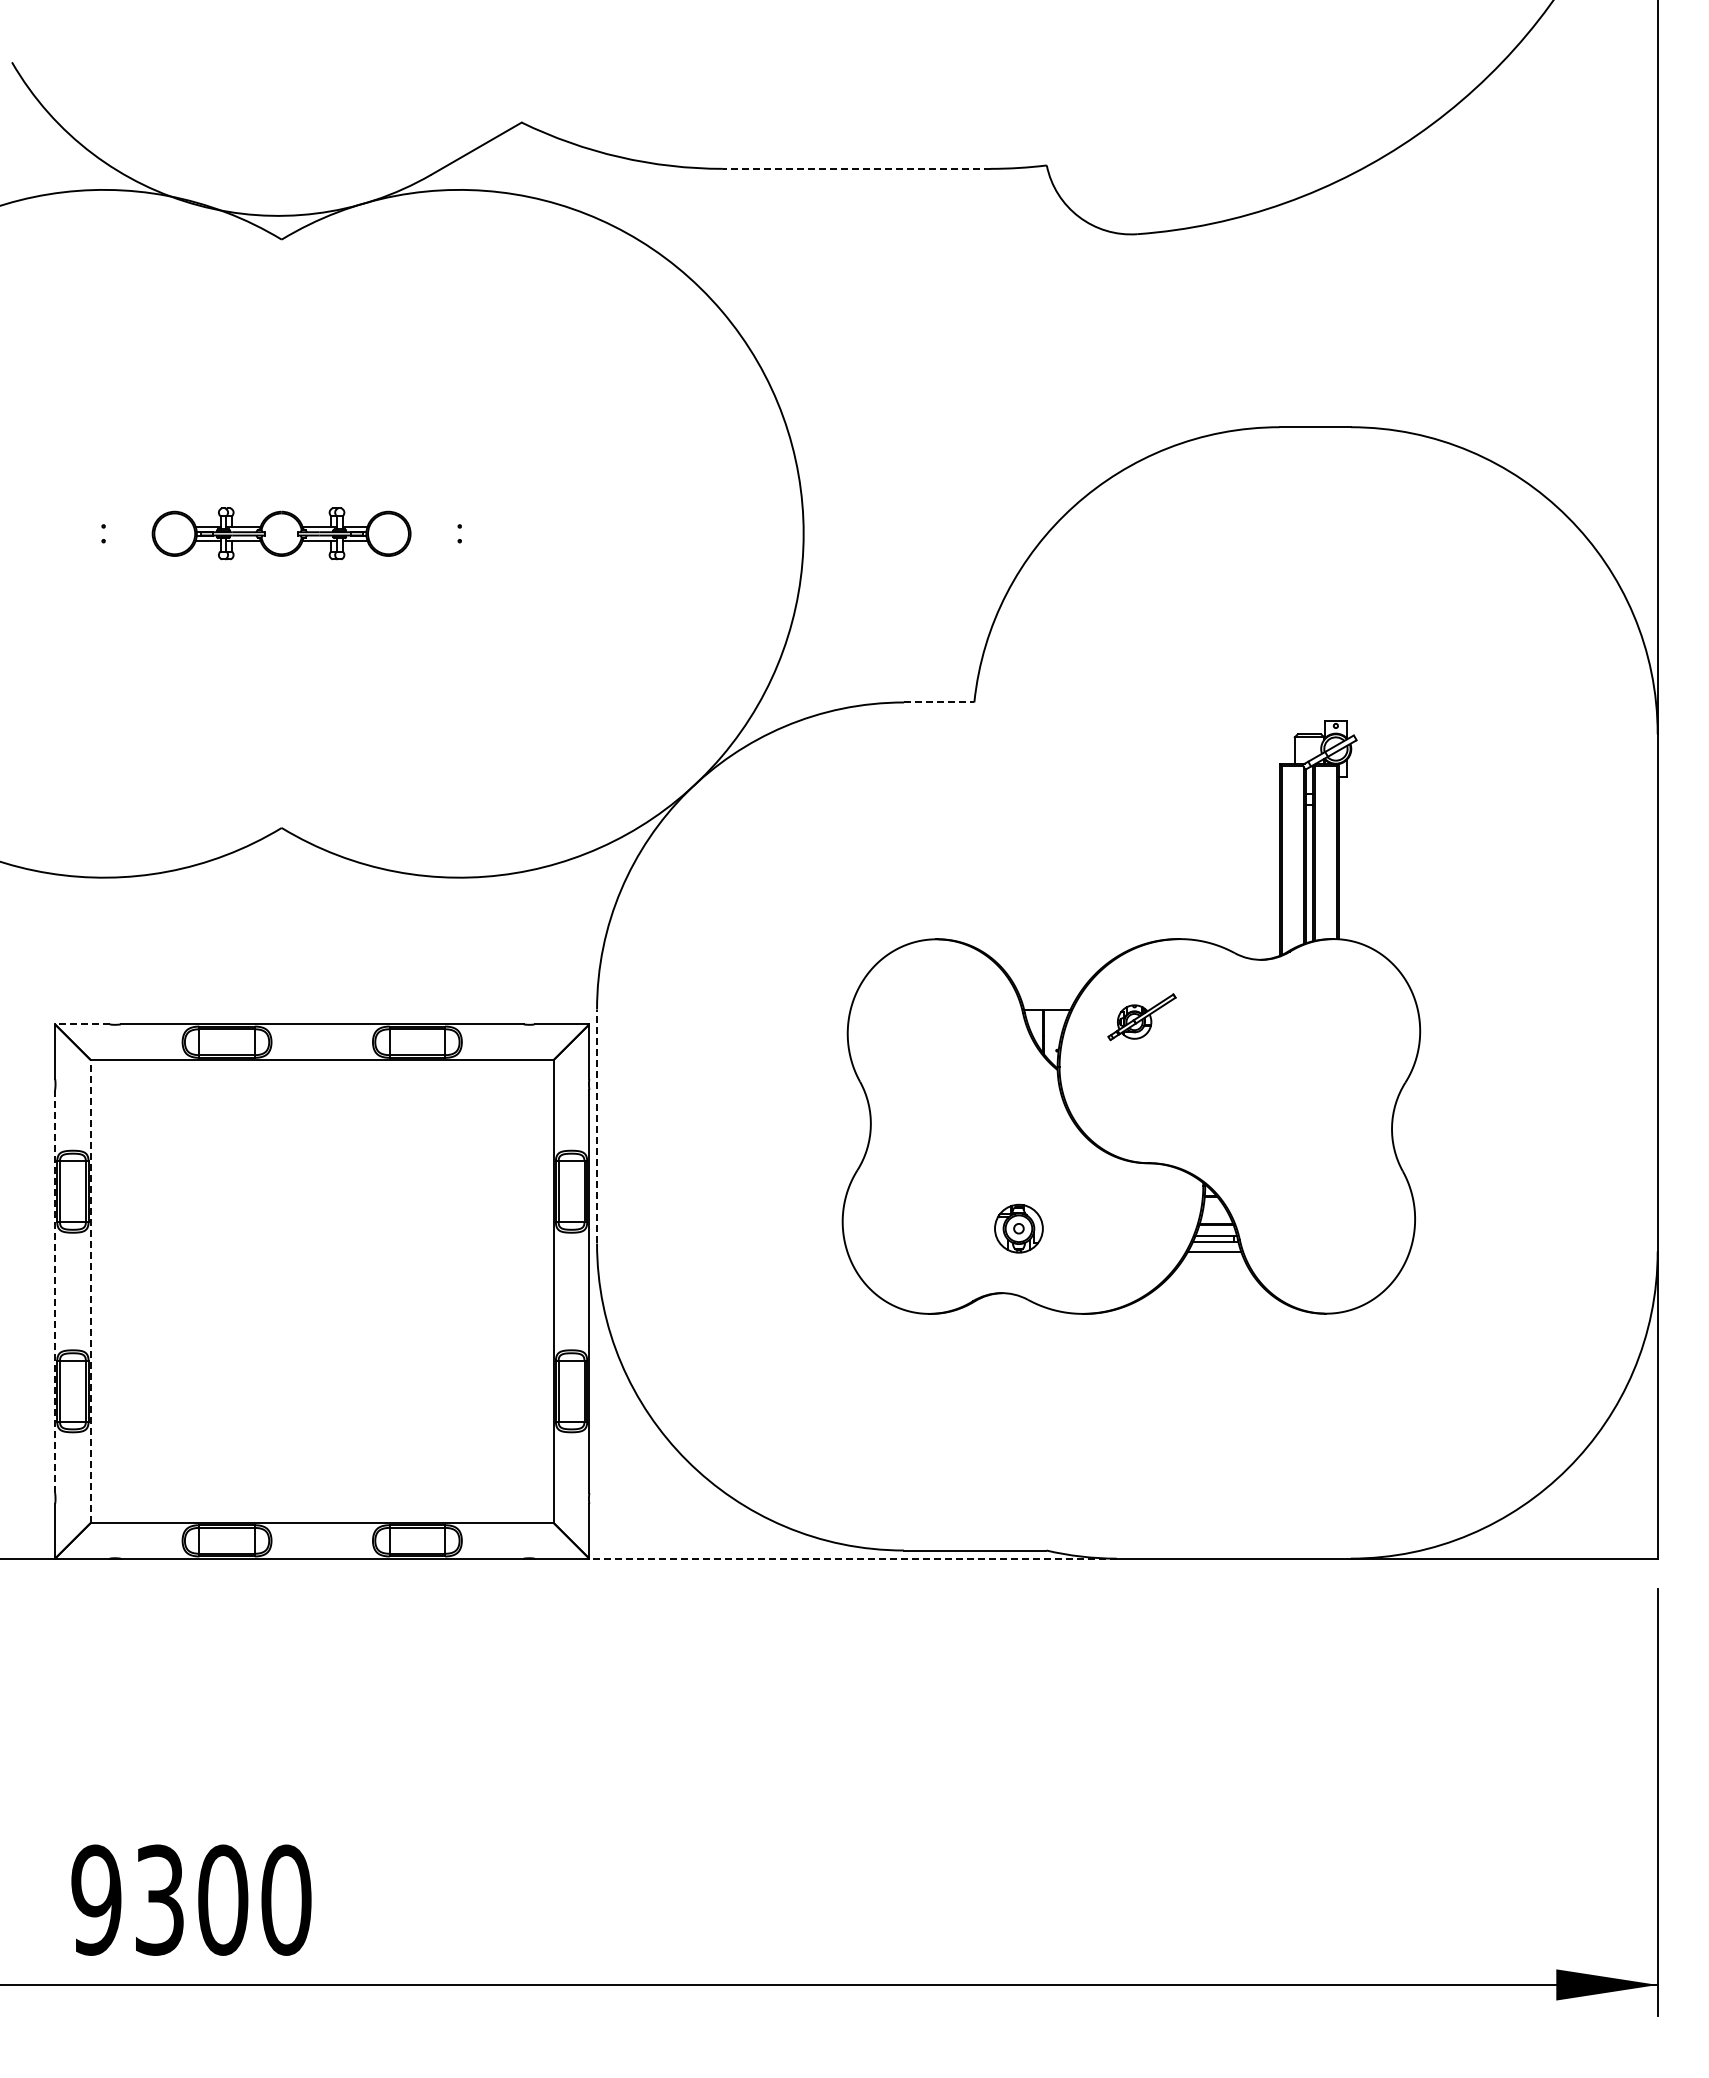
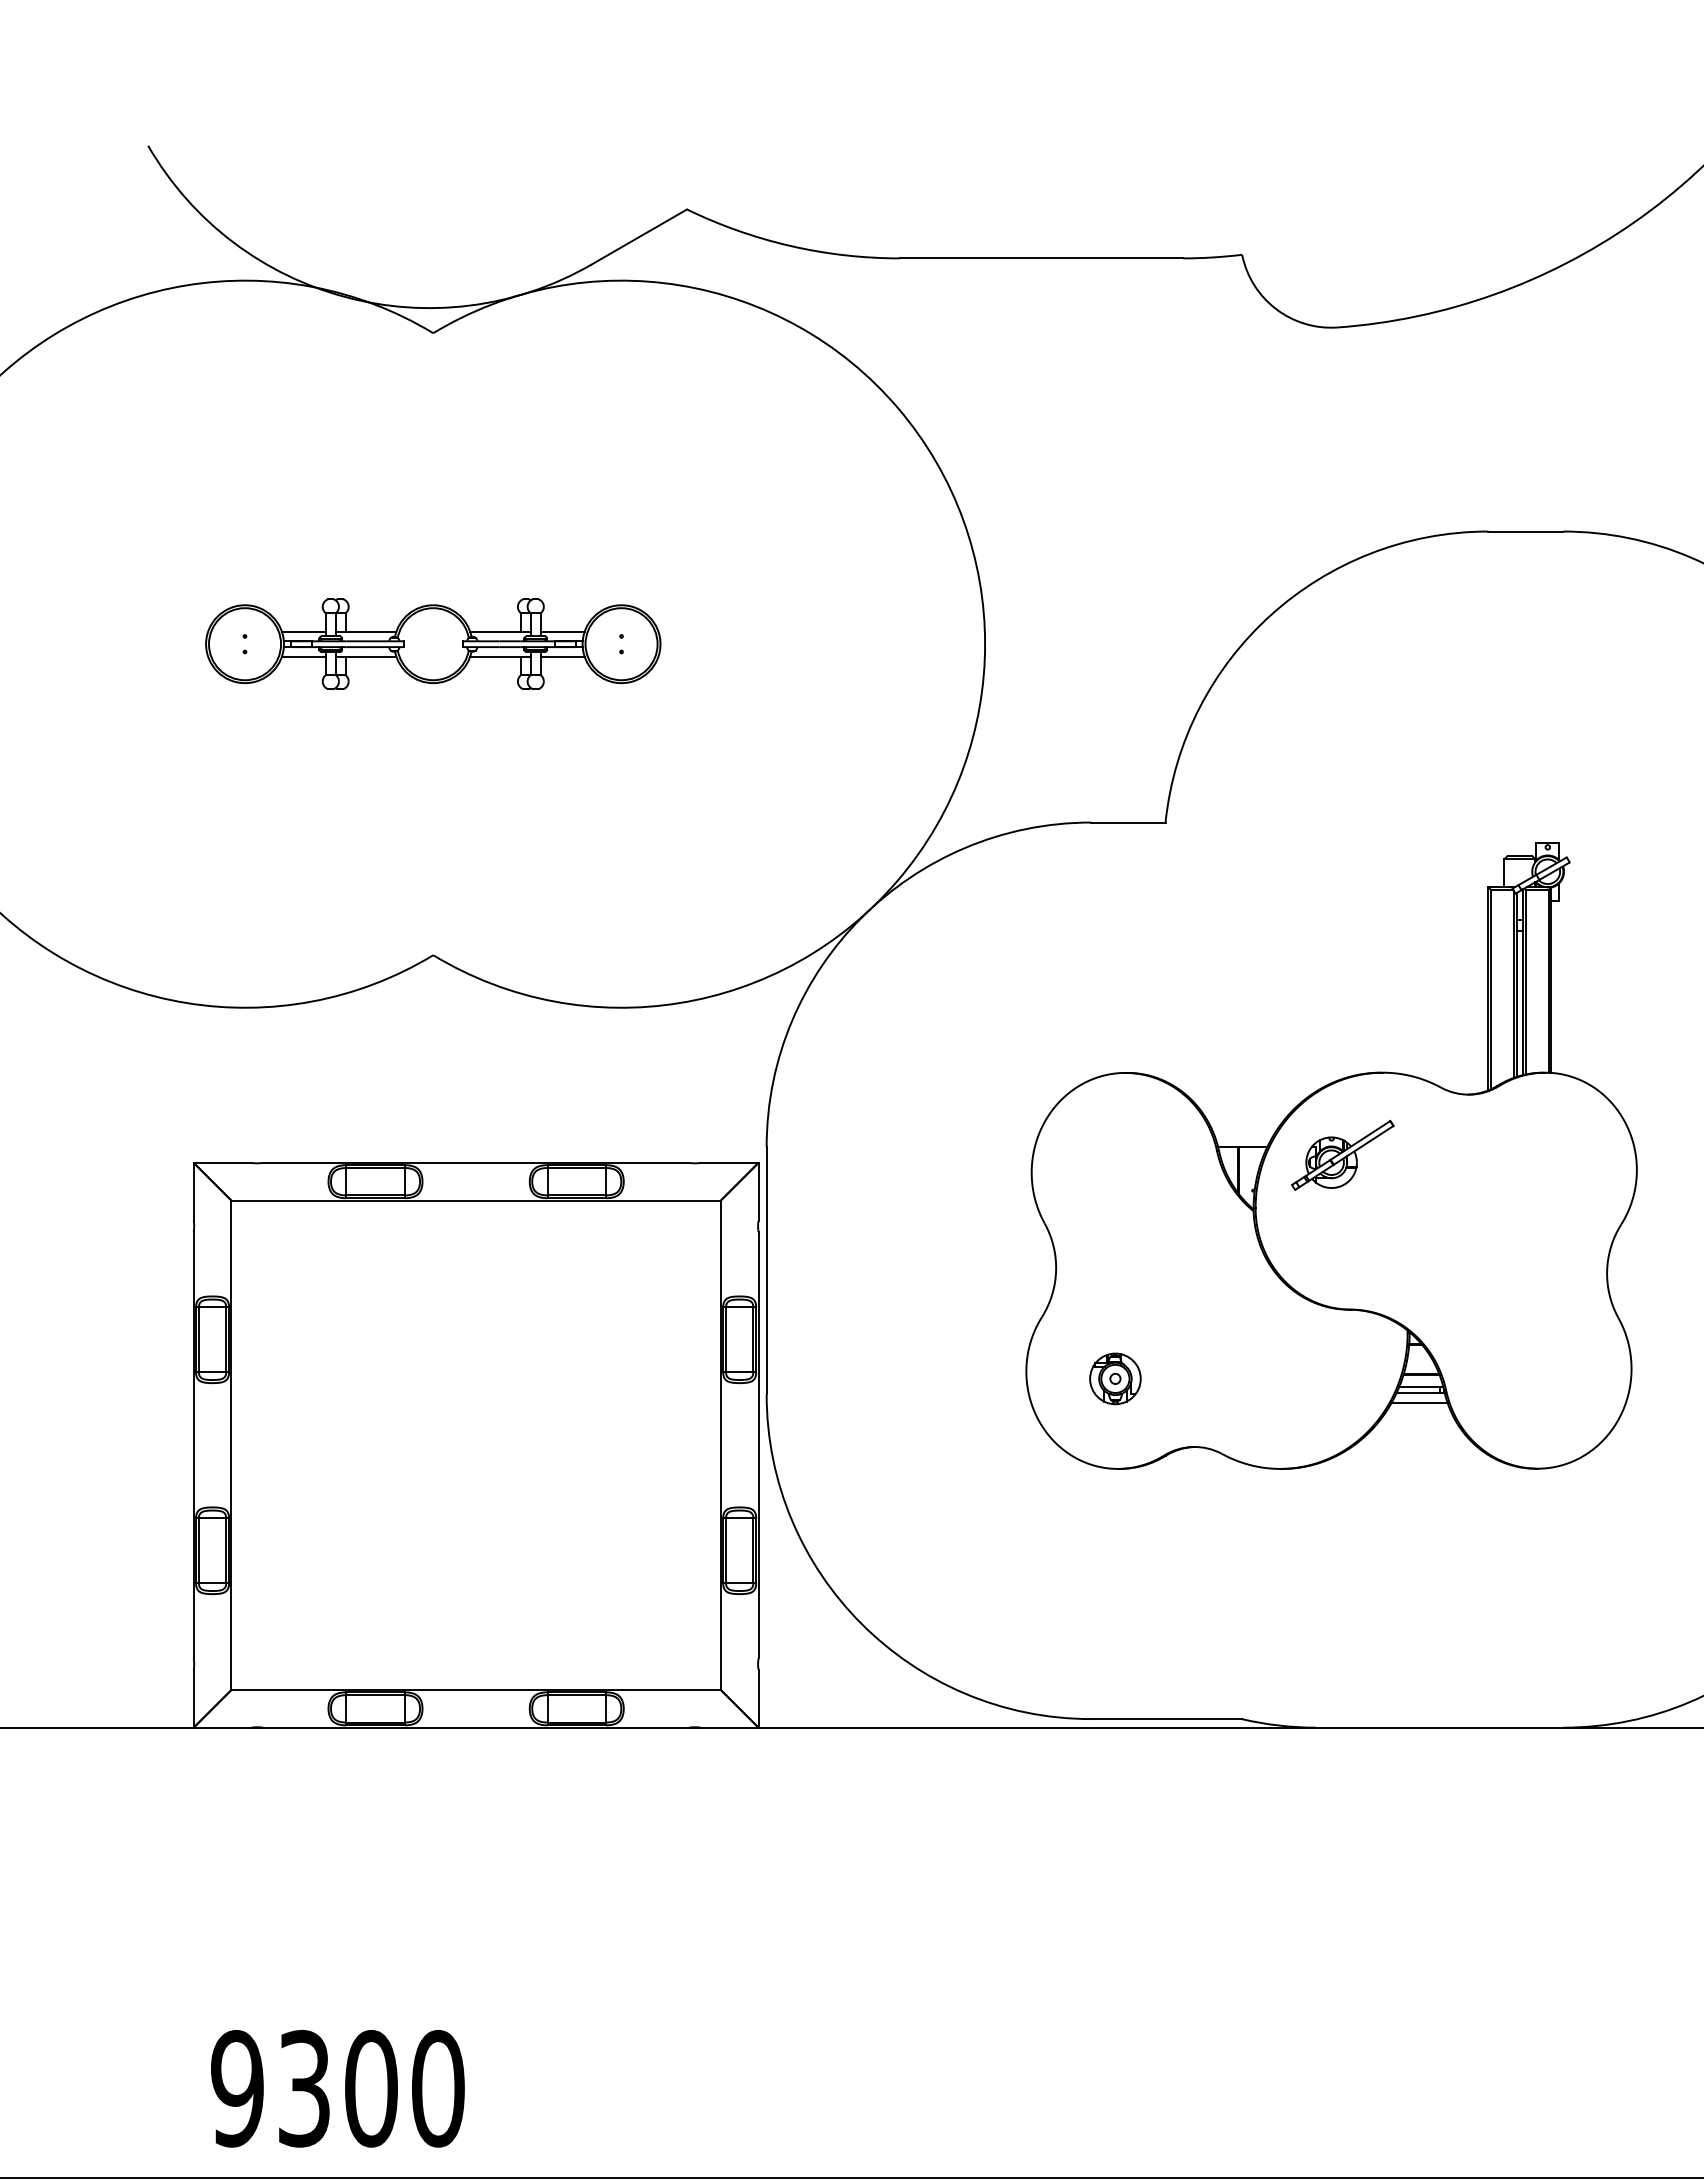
line: (856, 168) -> (1040, 258), dashed -> solid
part: (281, 533) -> (433, 643), size x1.67
line: (939, 702) -> (1128, 822), dashed -> solid
part: (1141, 1016) -> (1342, 1154), size x1.43
line: (82, 1024) -> (222, 1162), dashed -> solid
line: (597, 1126) -> (767, 1270), dashed -> solid
part: (1018, 1228) -> (1114, 1378), moved
line: (55, 1291) -> (194, 1445), dashed -> solid
line: (90, 1291) -> (231, 1445), dashed -> solid
line: (853, 1558) -> (1037, 1727), dashed -> solid

